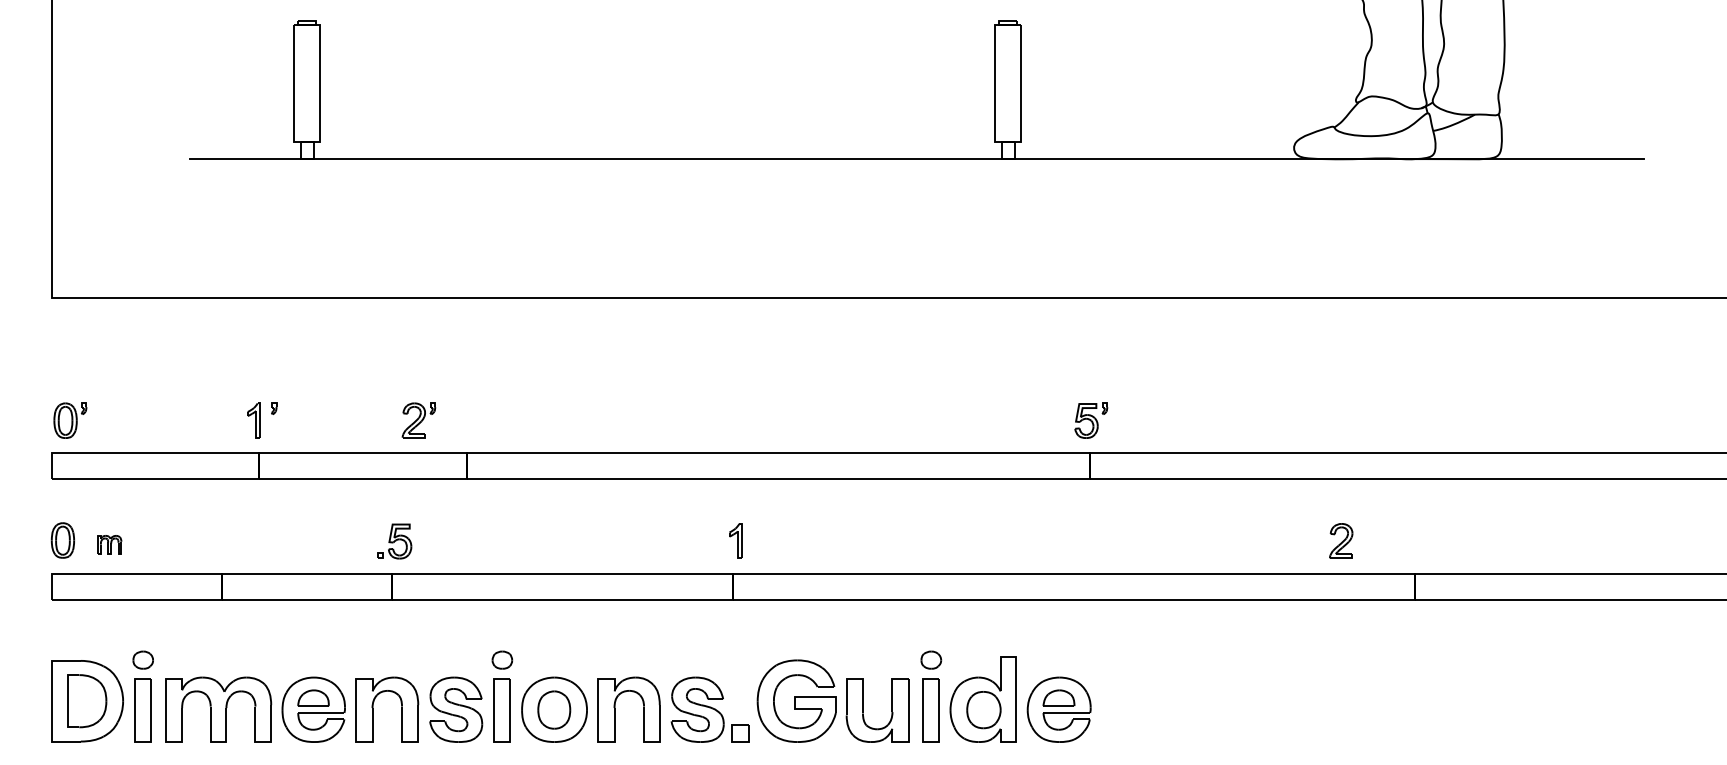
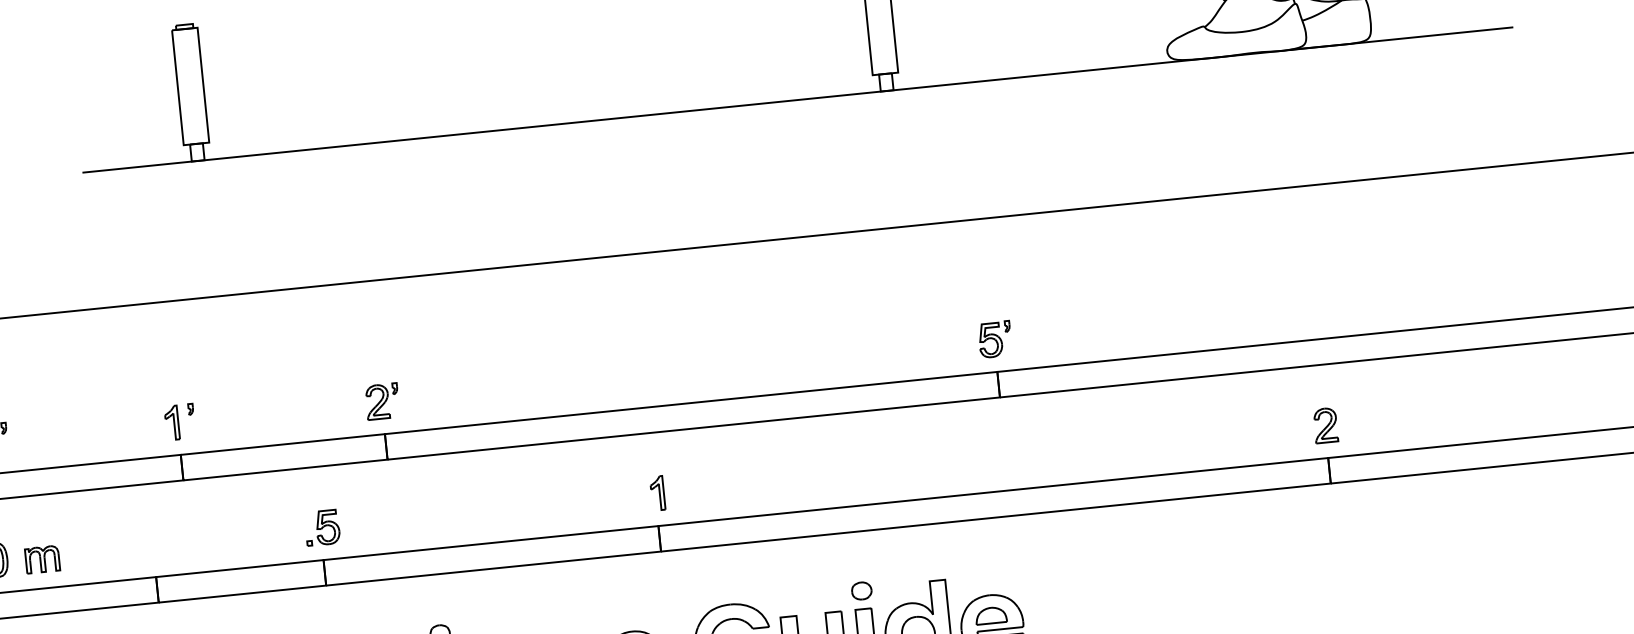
part: (418, 420) -> (381, 401), moved
part: (1341, 540) -> (1325, 425), moved
part: (109, 544) -> (42, 559), size x1.43

